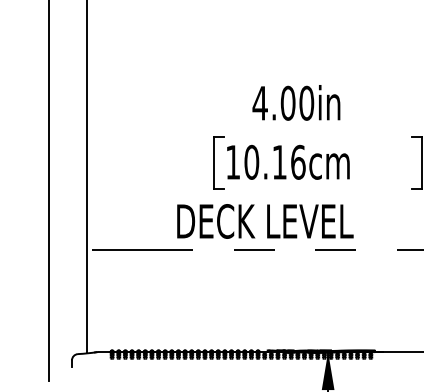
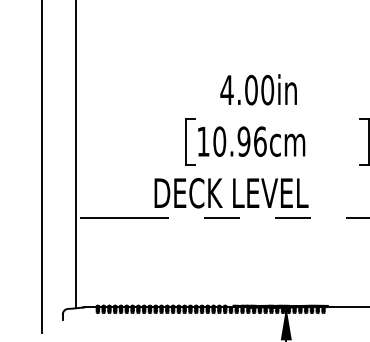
text: (279, 161) -> (243, 140), 10.16cm -> 10.96cm

